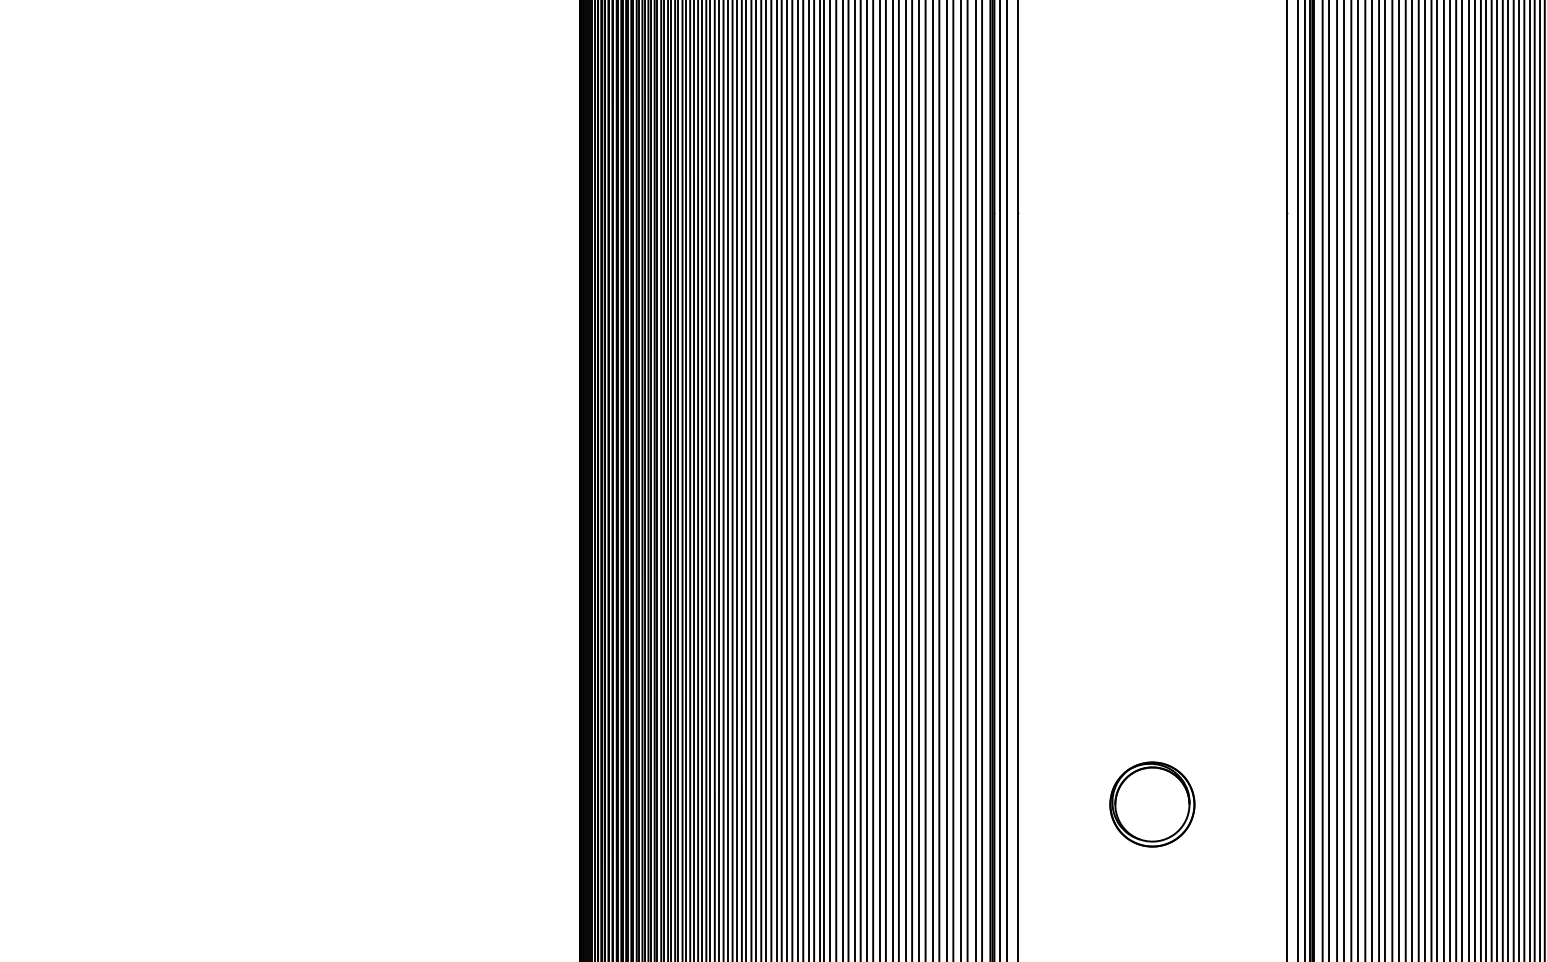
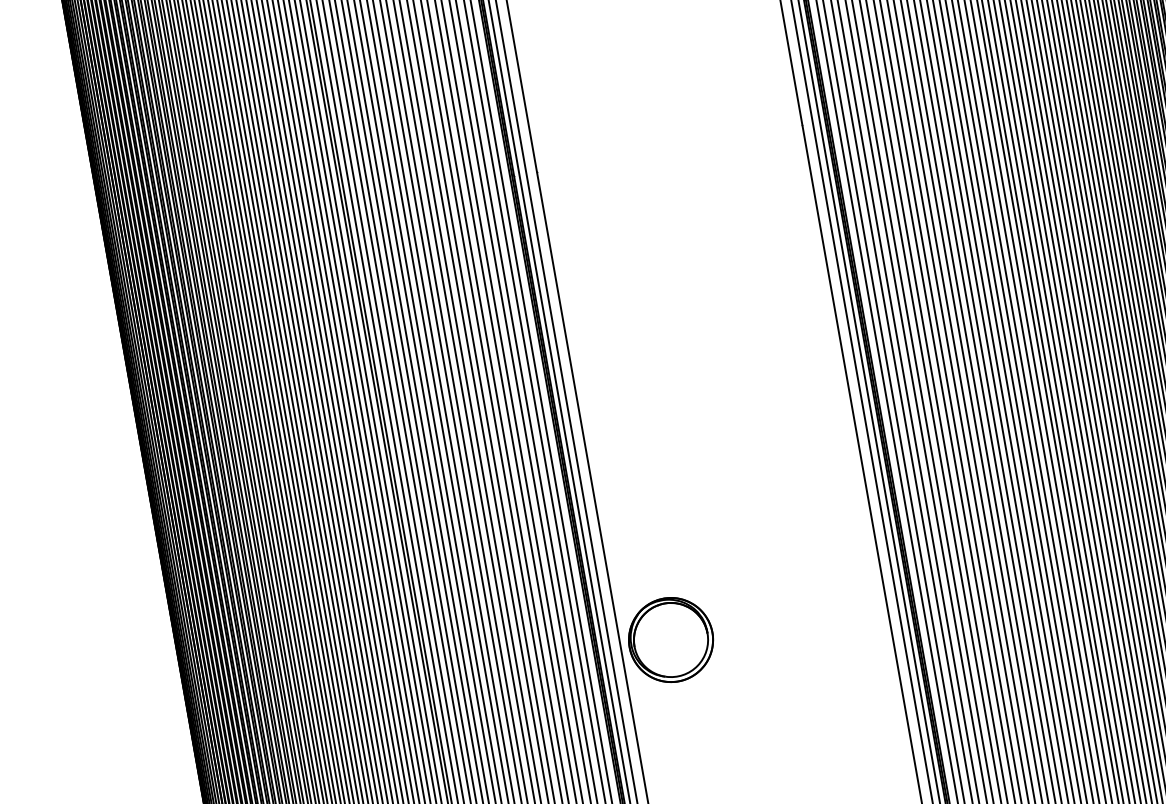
part: (1152, 804) -> (671, 639), moved

